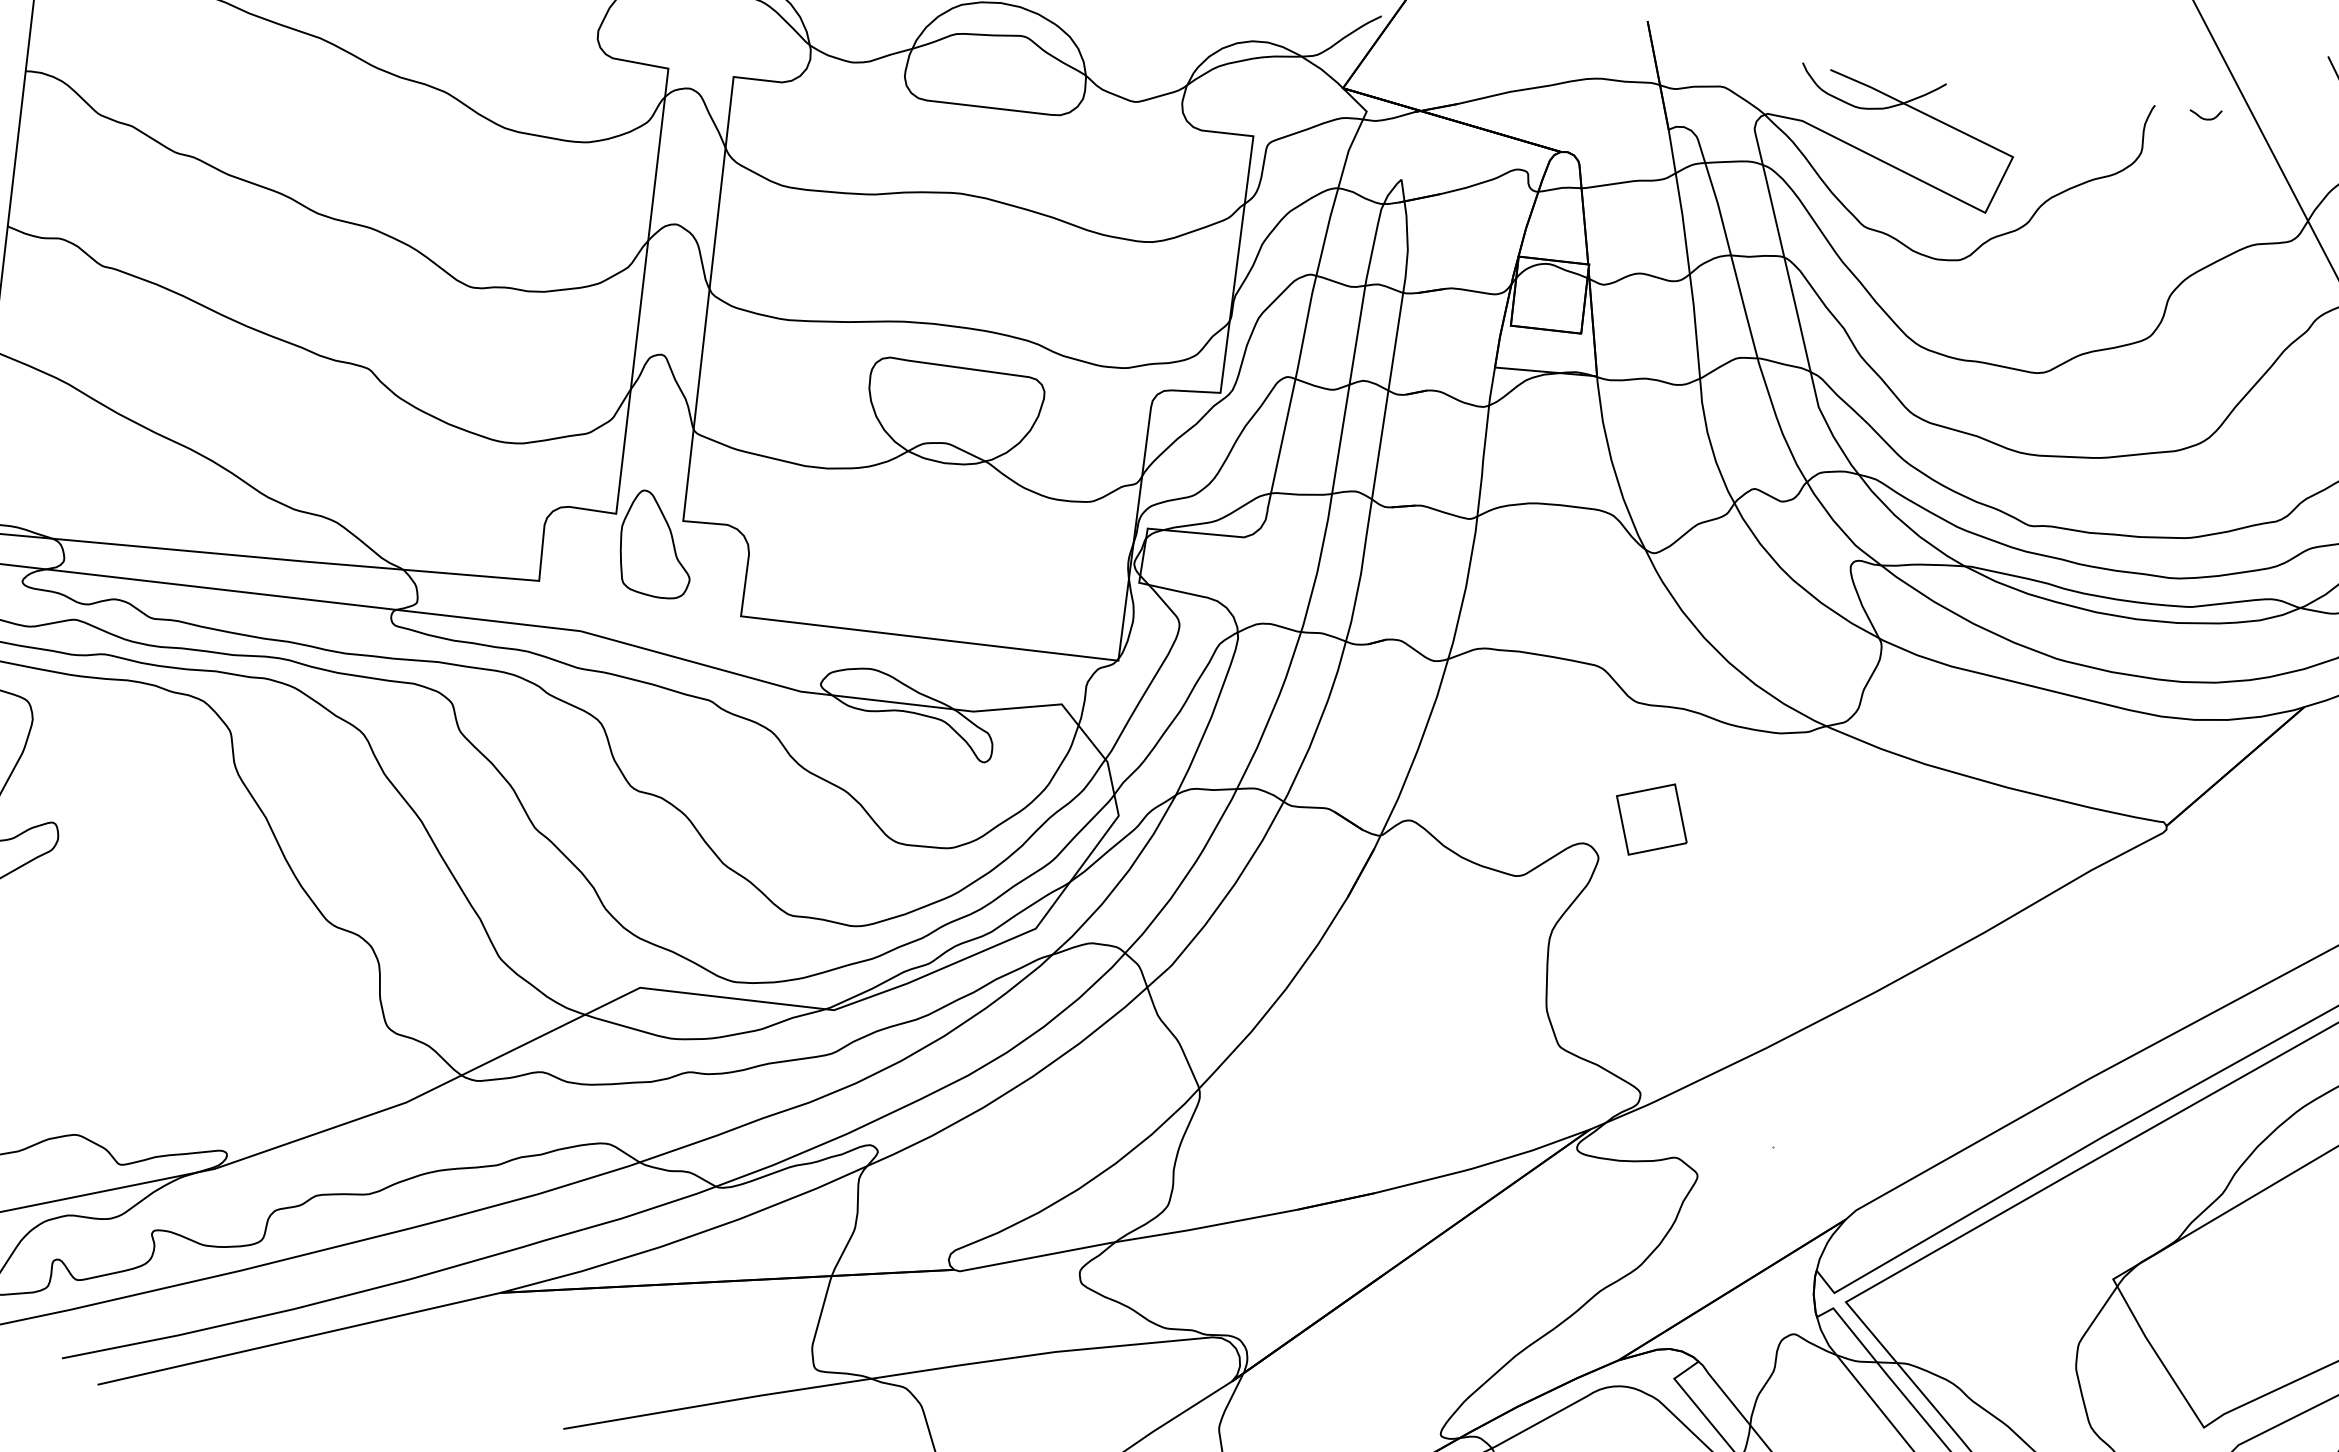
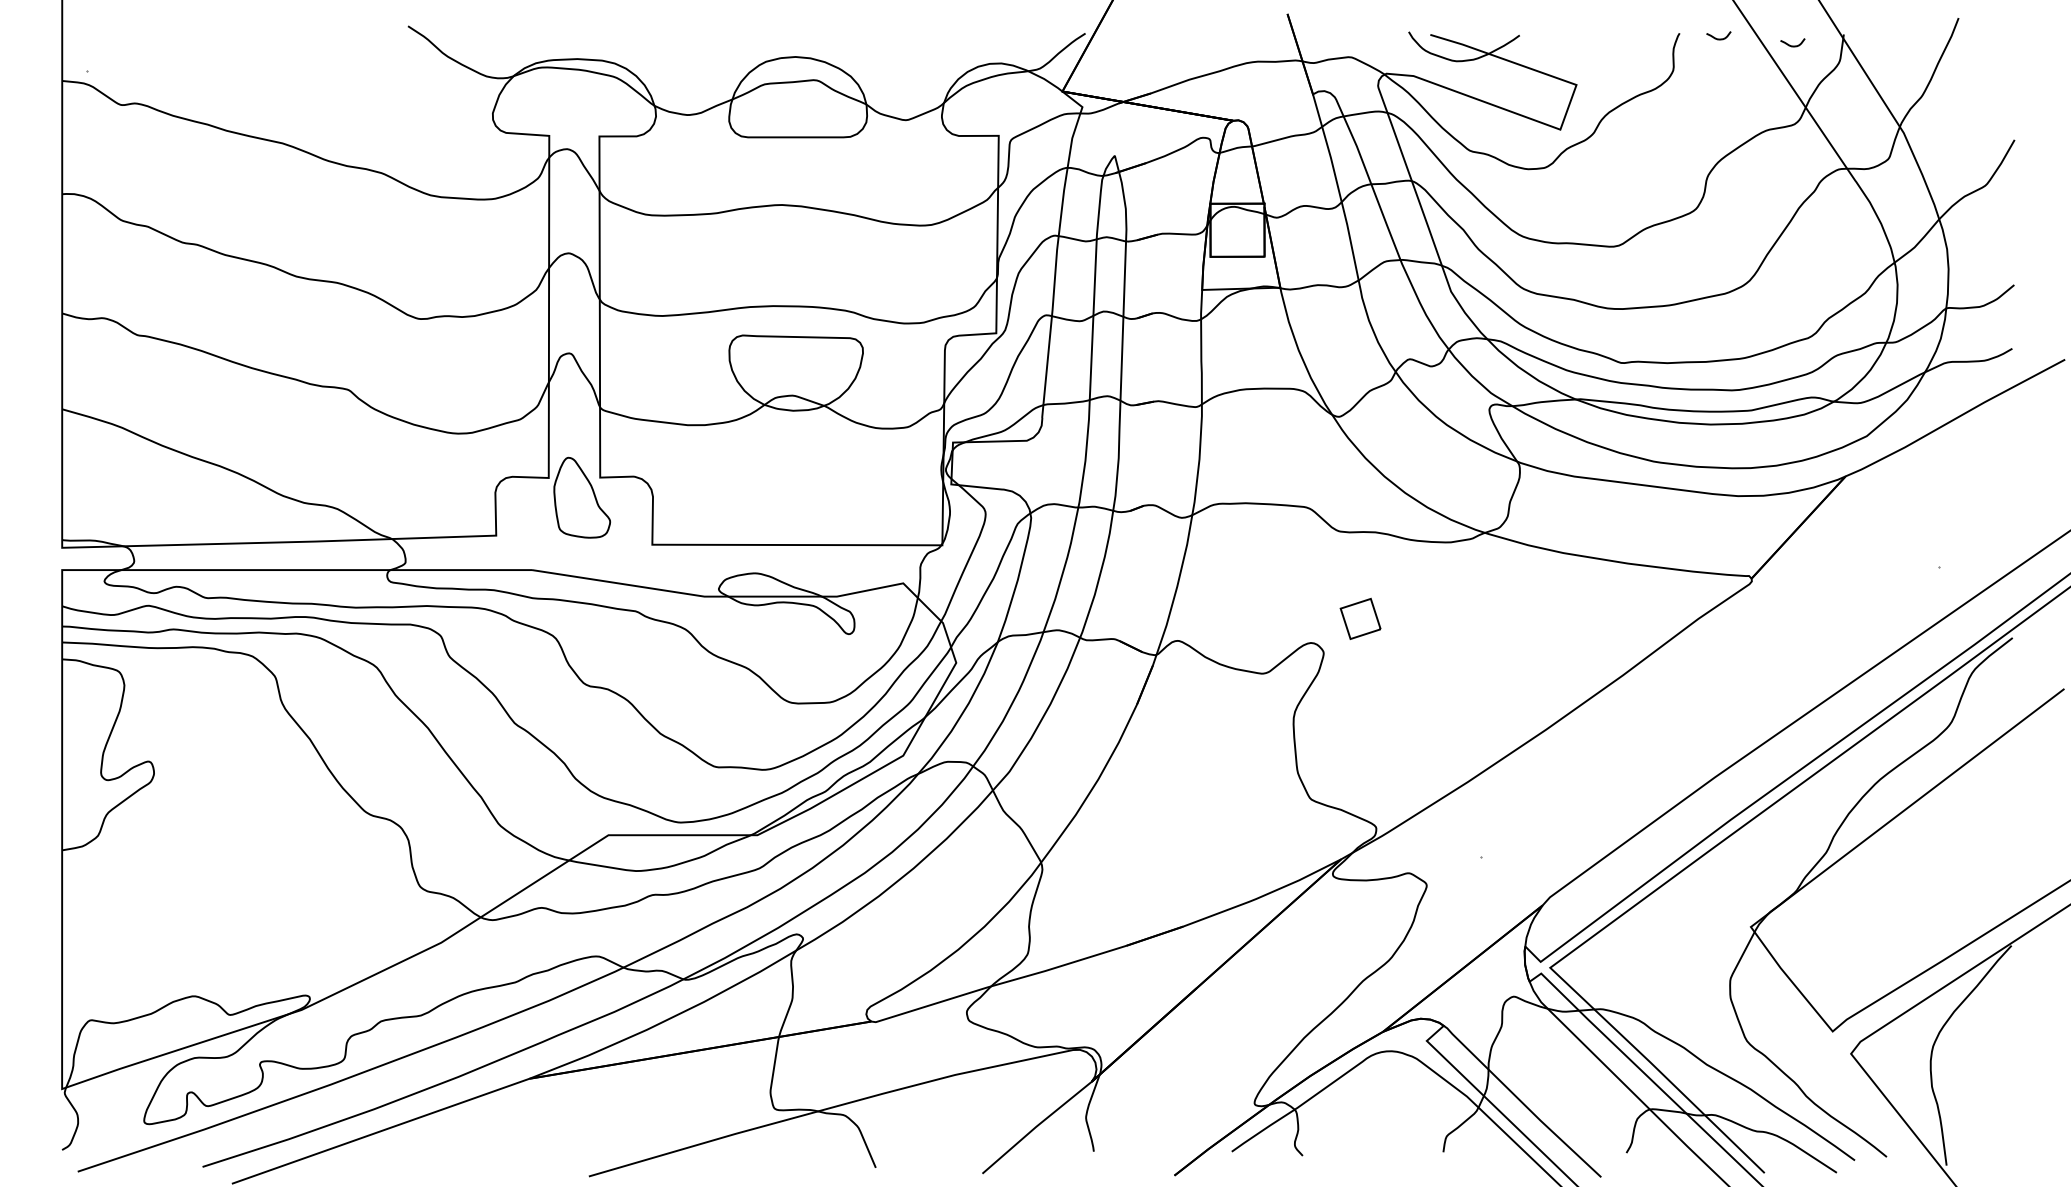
curve: (2300, 138) -> (1792, 45), added
part: (1651, 818) -> (1360, 618), size x0.7

